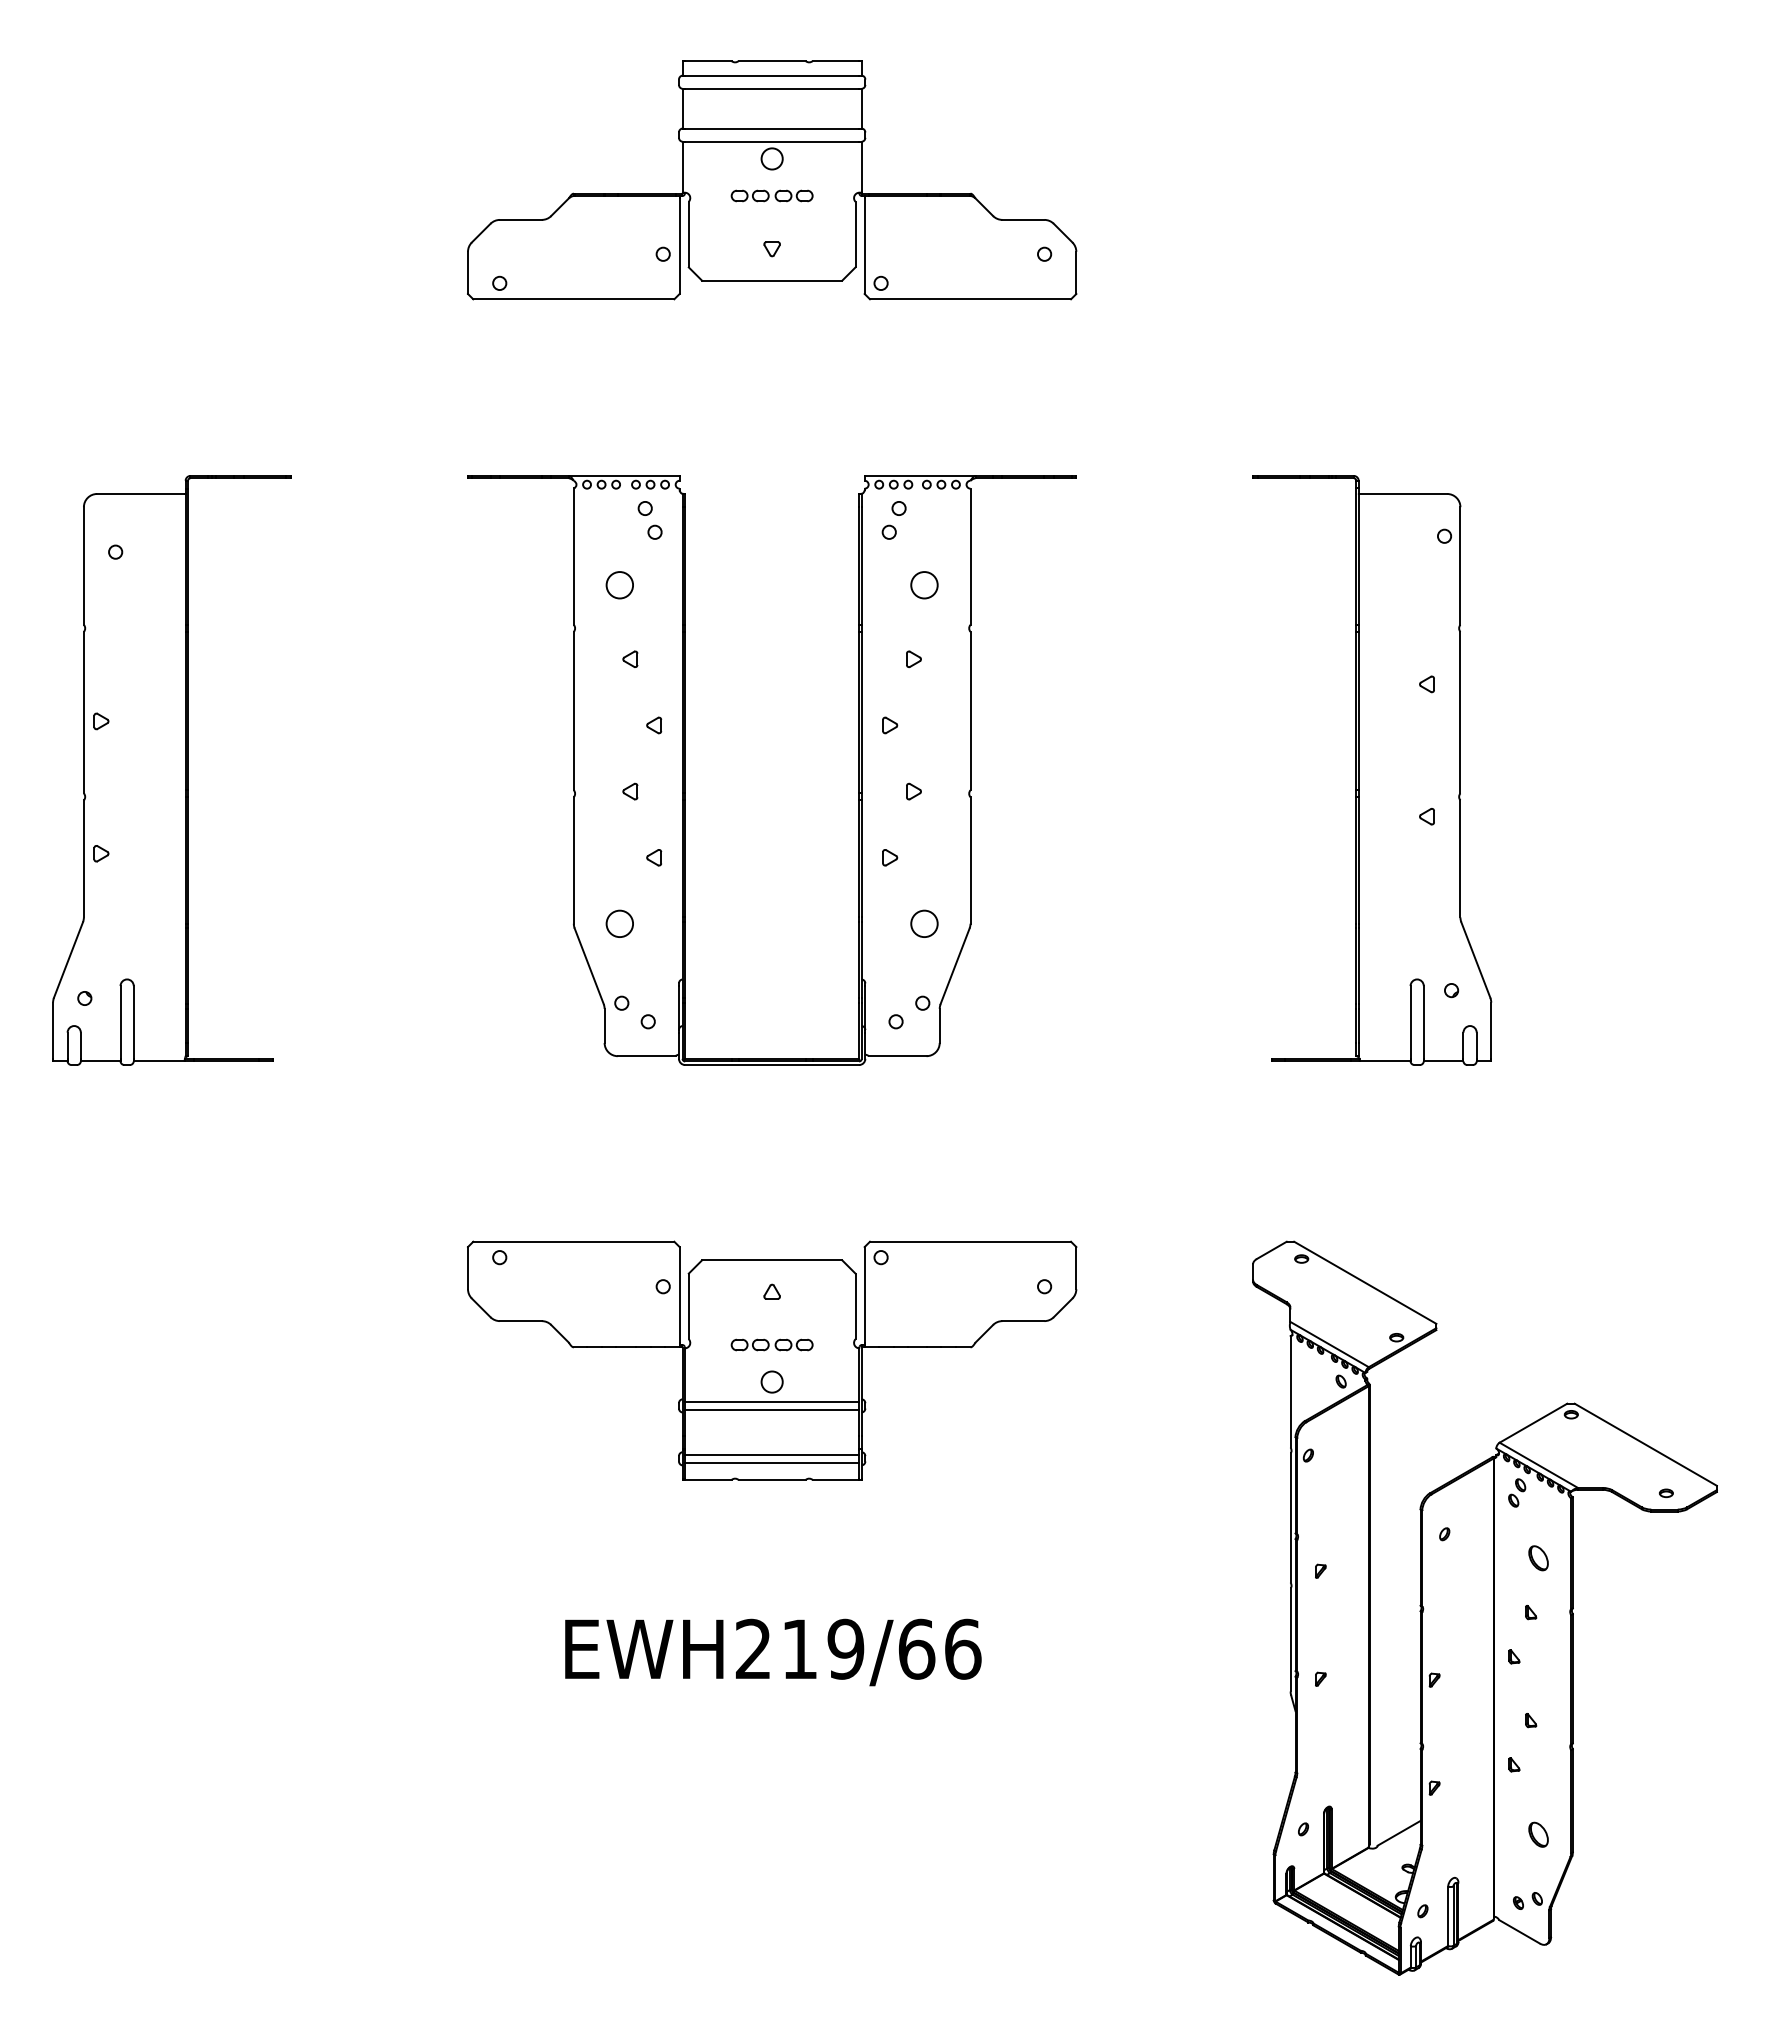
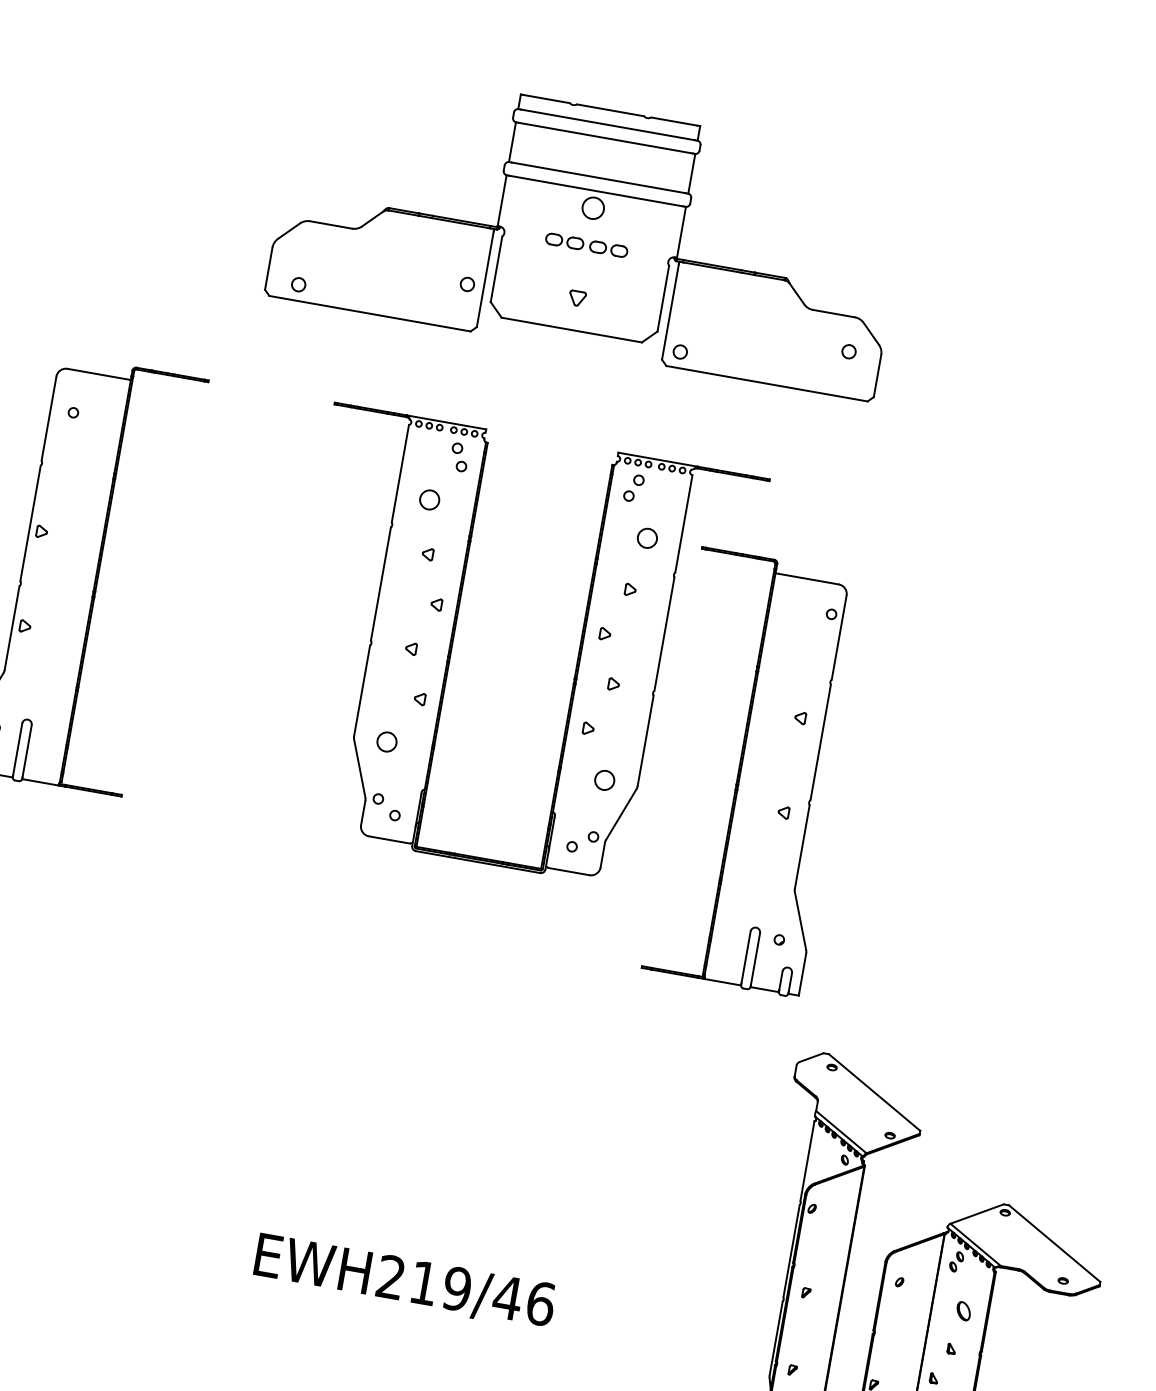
part: (772, 180) -> (589, 229), size x1.4
part: (1372, 770) -> (750, 772), moved
part: (772, 1360) -> (441, 1073), removed
text: (916, 1648) -> (507, 1297), EWH219/66 -> EWH219/46

